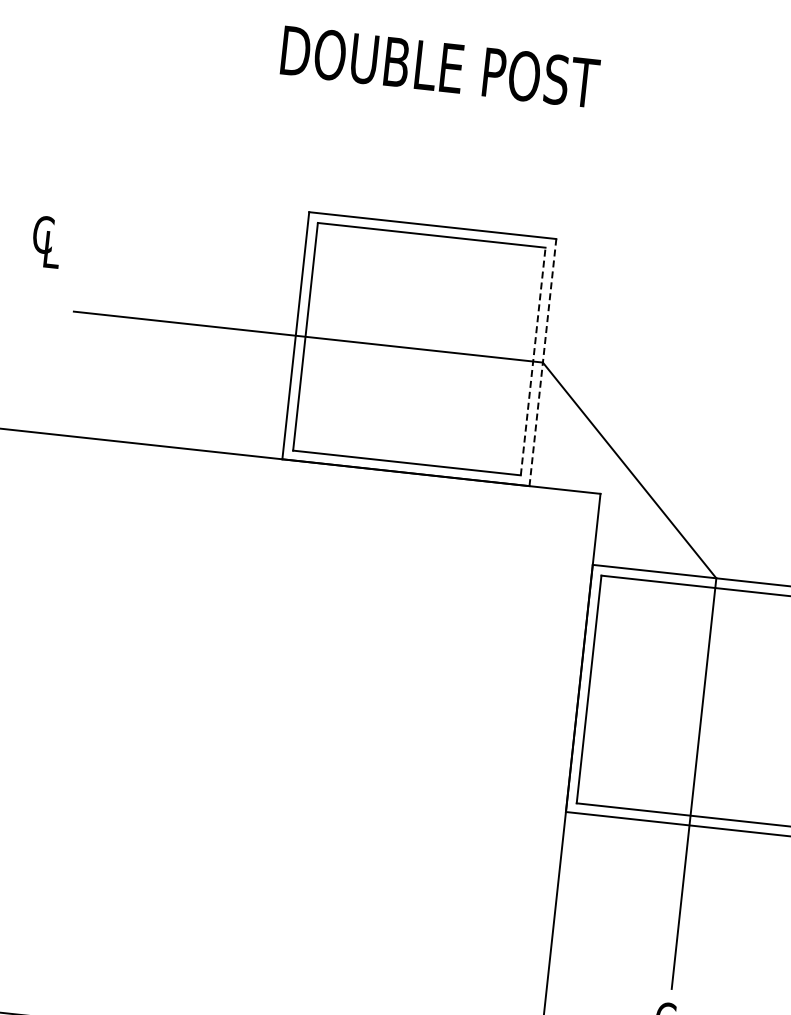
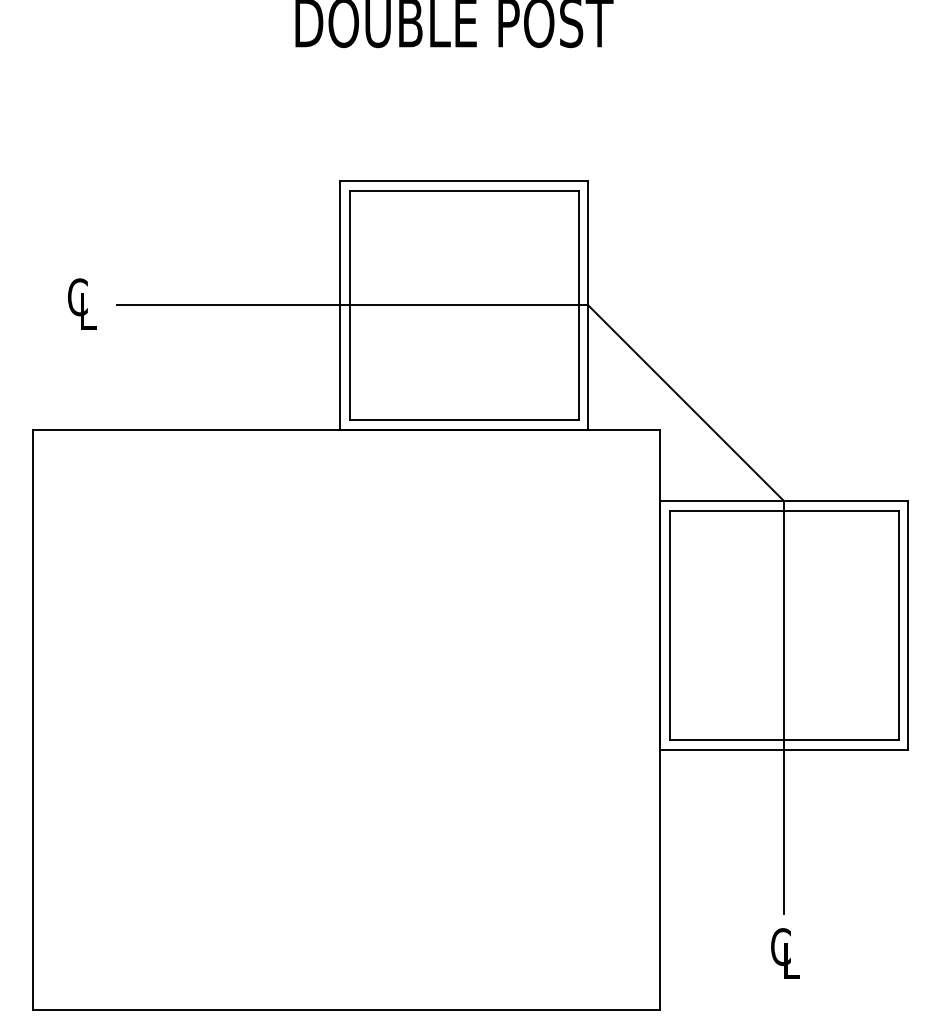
text: (47, 241) -> (82, 303), moved
line: (533, 360) -> (578, 304), dashed -> solid
line: (543, 361) -> (588, 304), dashed -> solid

